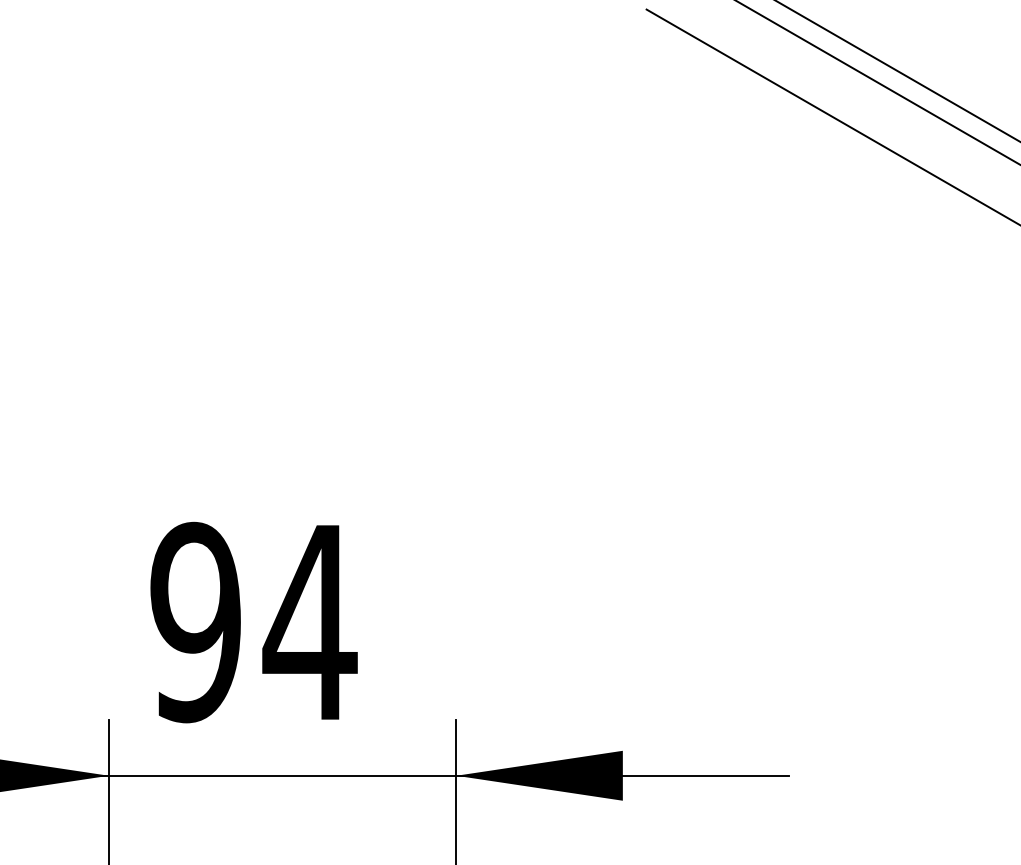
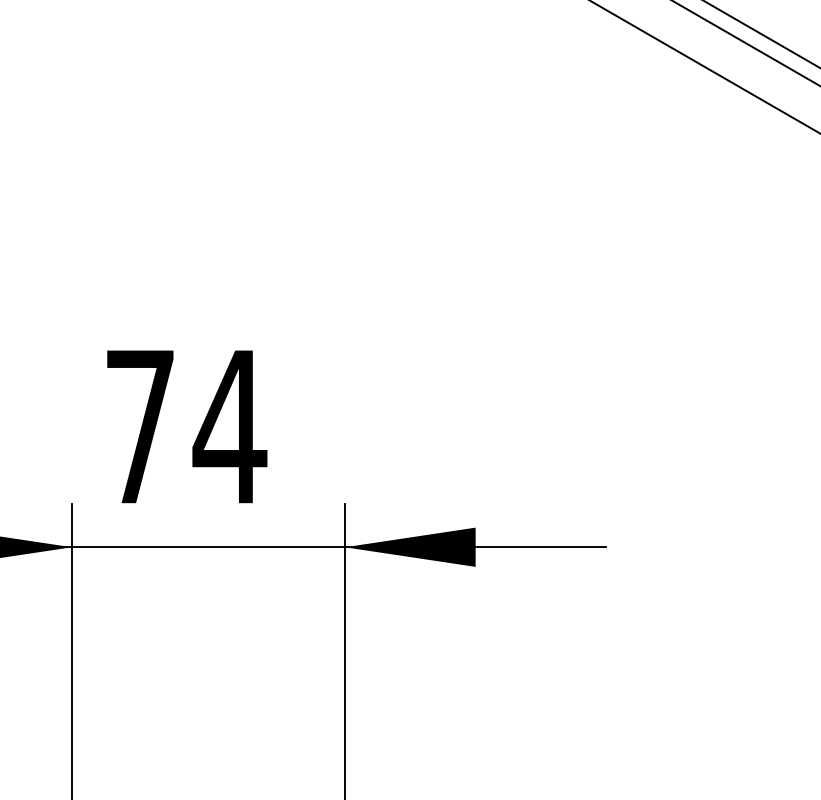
text: (194, 622) -> (139, 426), 94 -> 74

